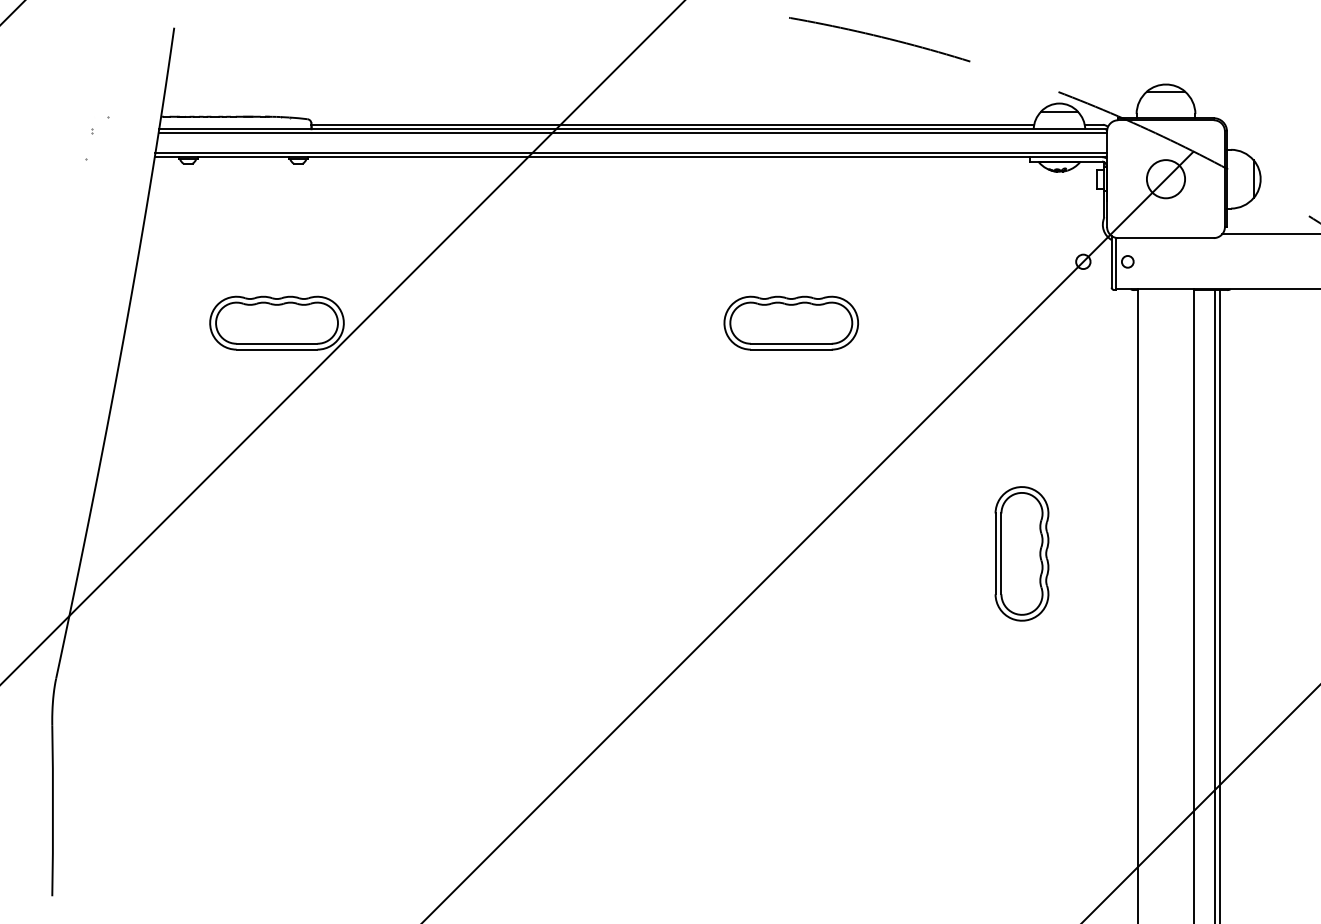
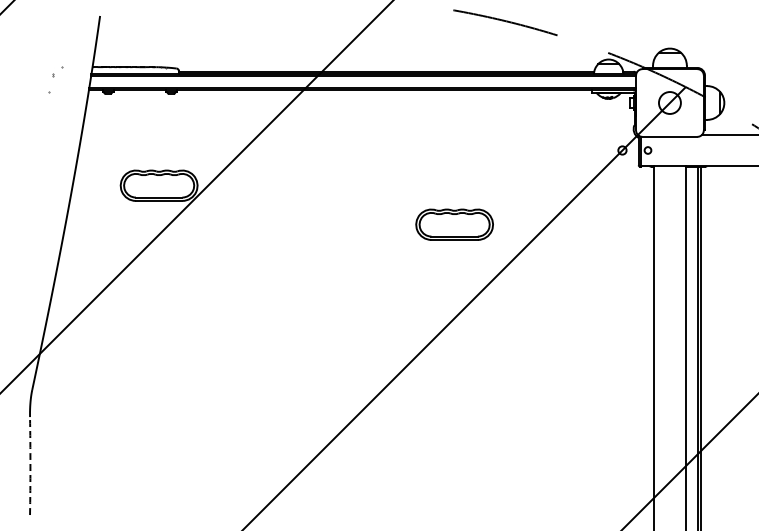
part: (791, 322) -> (454, 224), moved
part: (1022, 554) -> (587, 318), removed
arc: (53, 811) -> (30, 466), solid -> dashed

